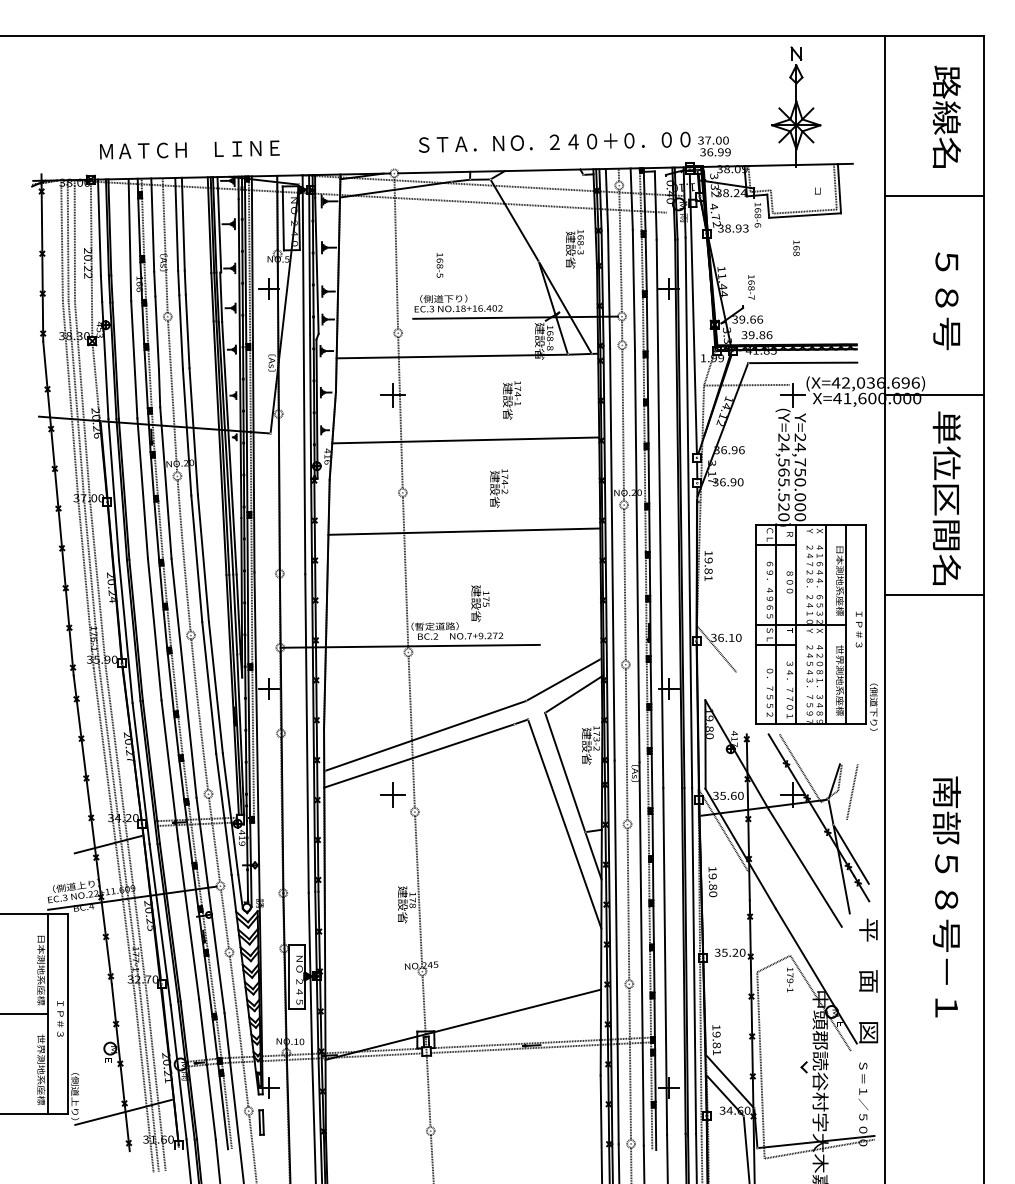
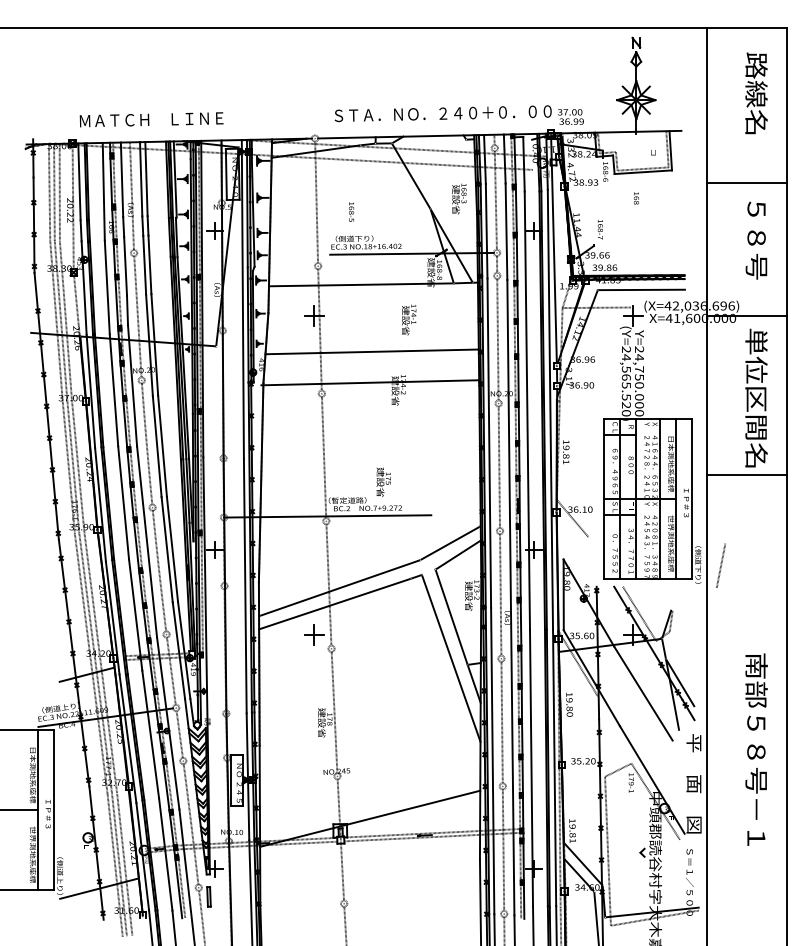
line: (934, 195) -> (746, 183), moved
line: (463, 531) -> (369, 382), moved
line: (851, 791) -> (720, 565), moved
text: (946, 896) -> (756, 749), moved

